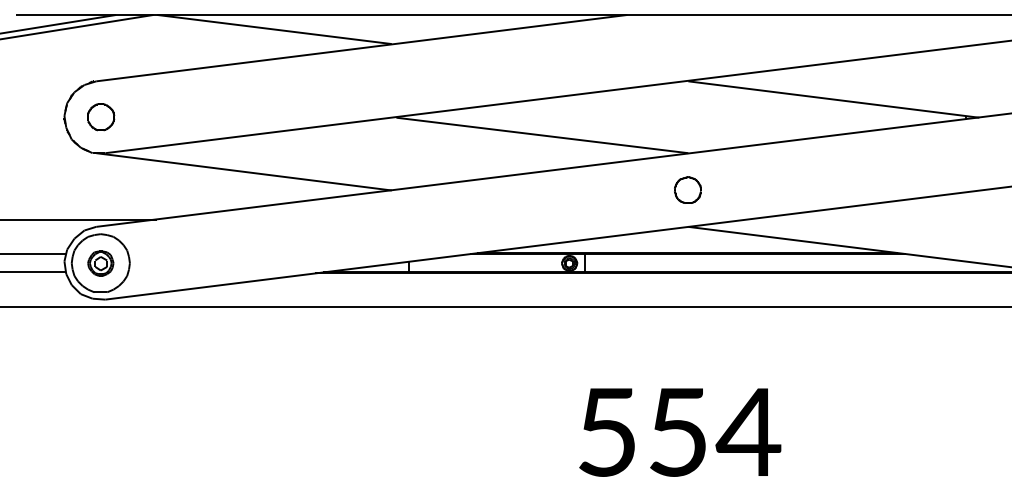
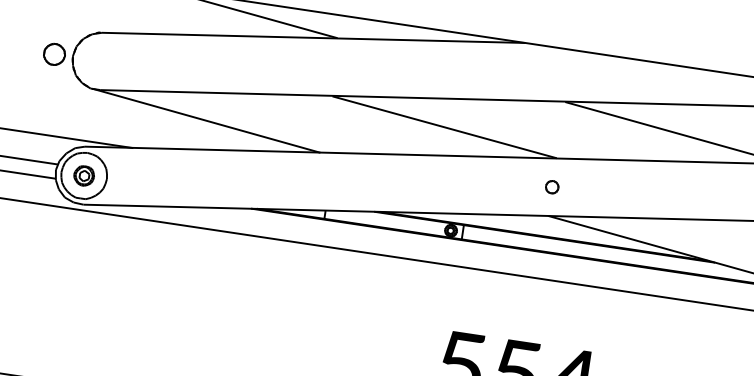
part: (101, 117) -> (54, 54), moved
part: (687, 189) -> (551, 186), size x0.6

